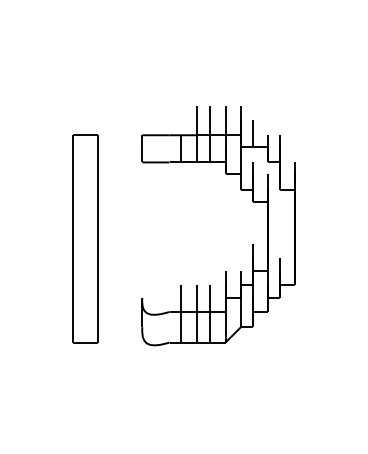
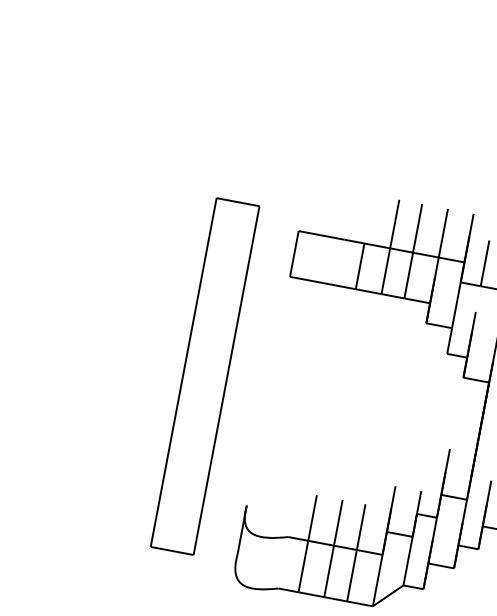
part: (85, 238) -> (205, 375), moved

